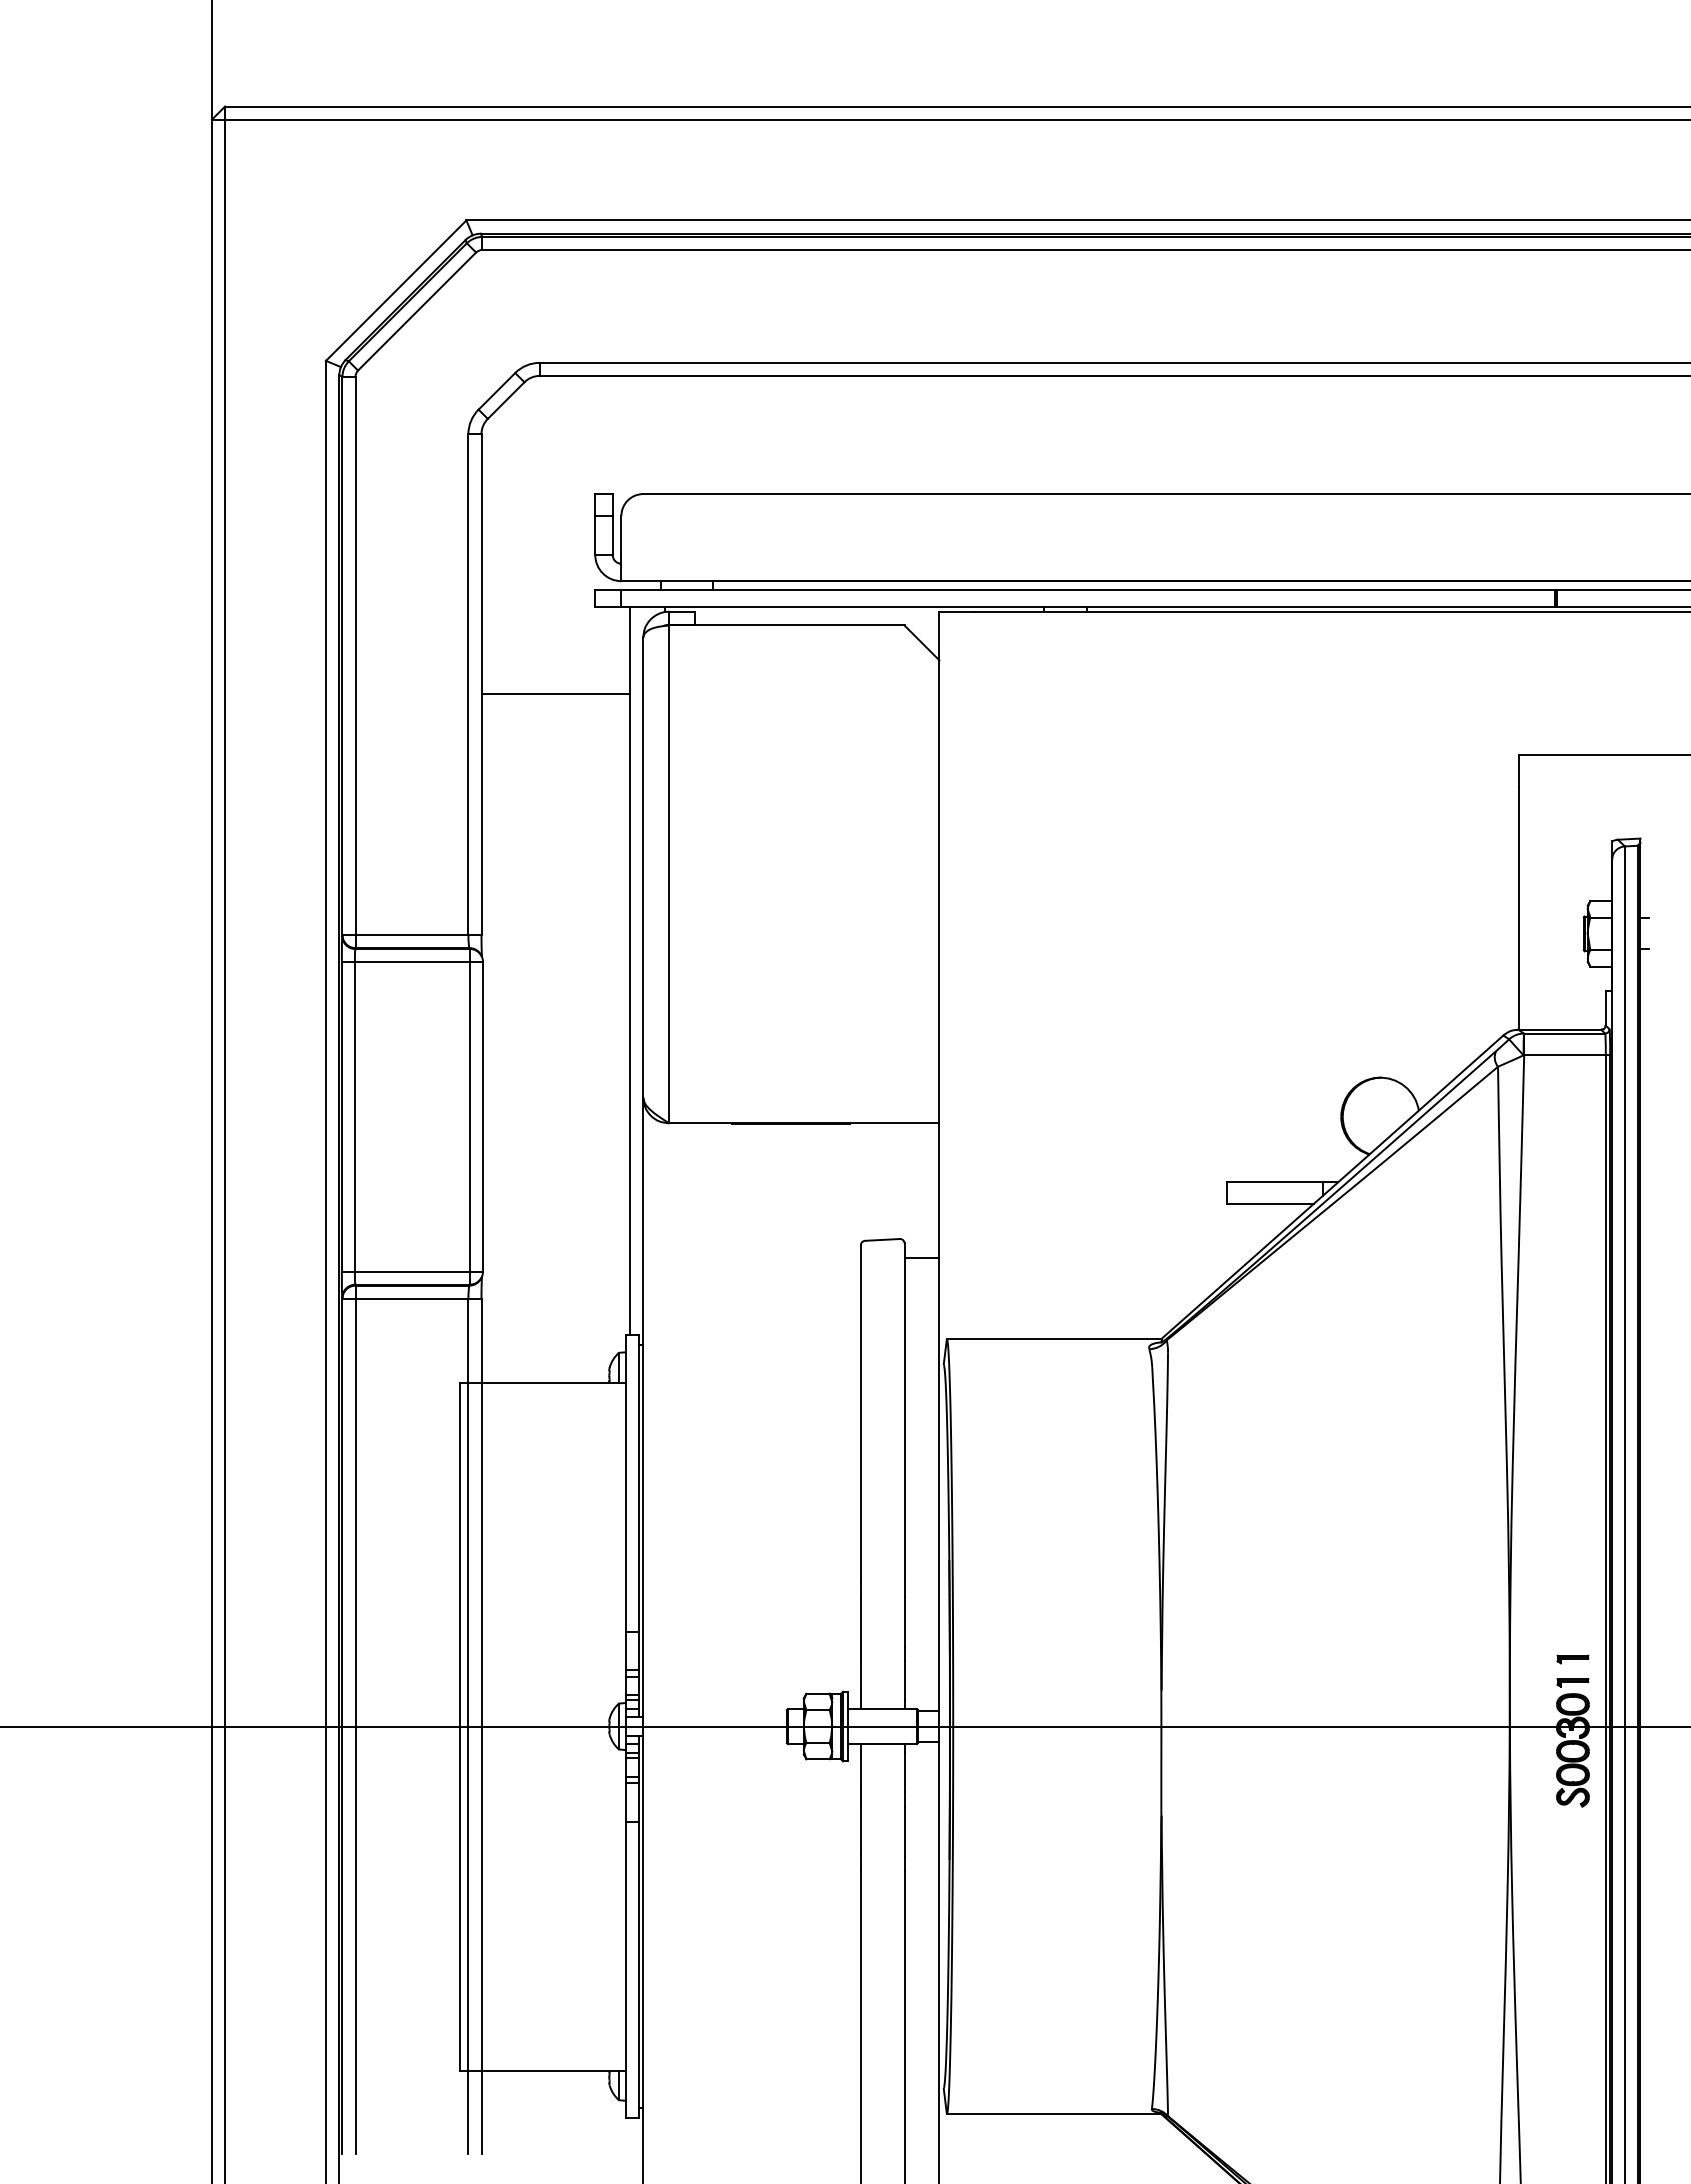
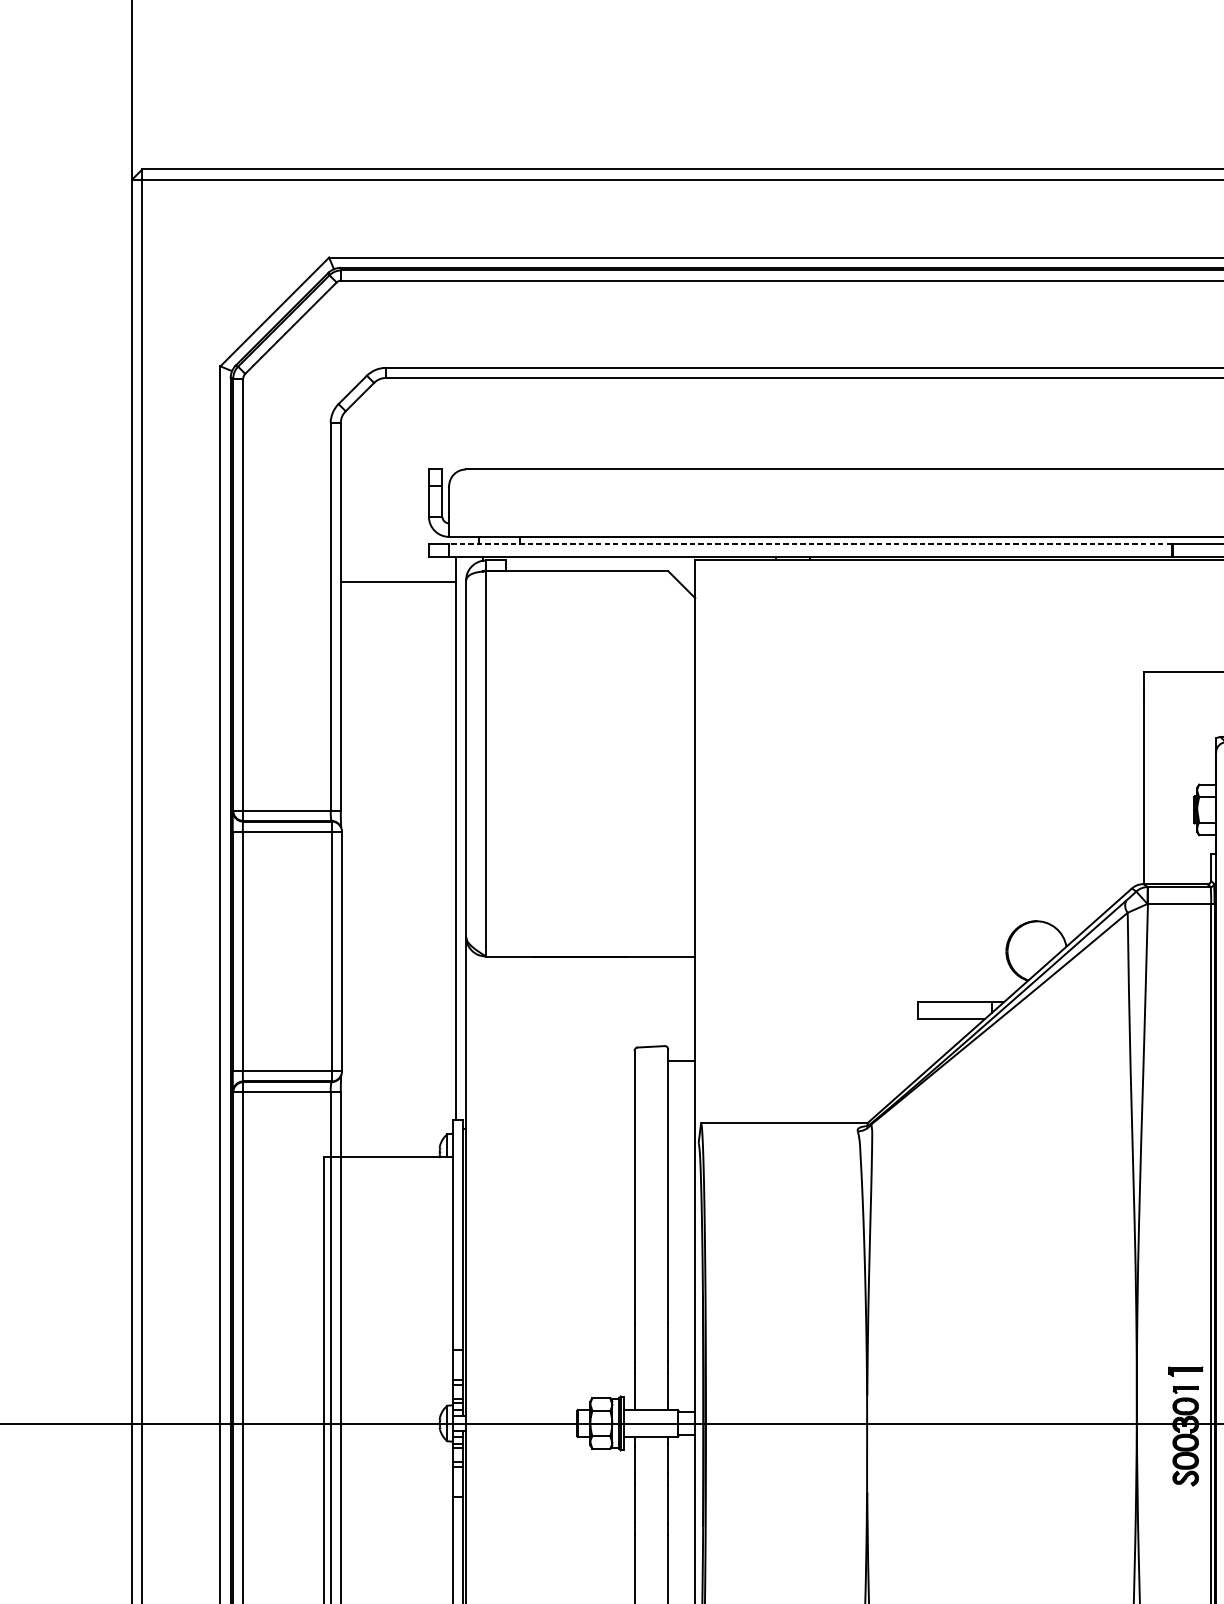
line: (1088, 589) -> (810, 543), solid -> dashed
line: (555, 694) -> (398, 582), moved
part: (1572, 1659) -> (1185, 1371), size x1.4

